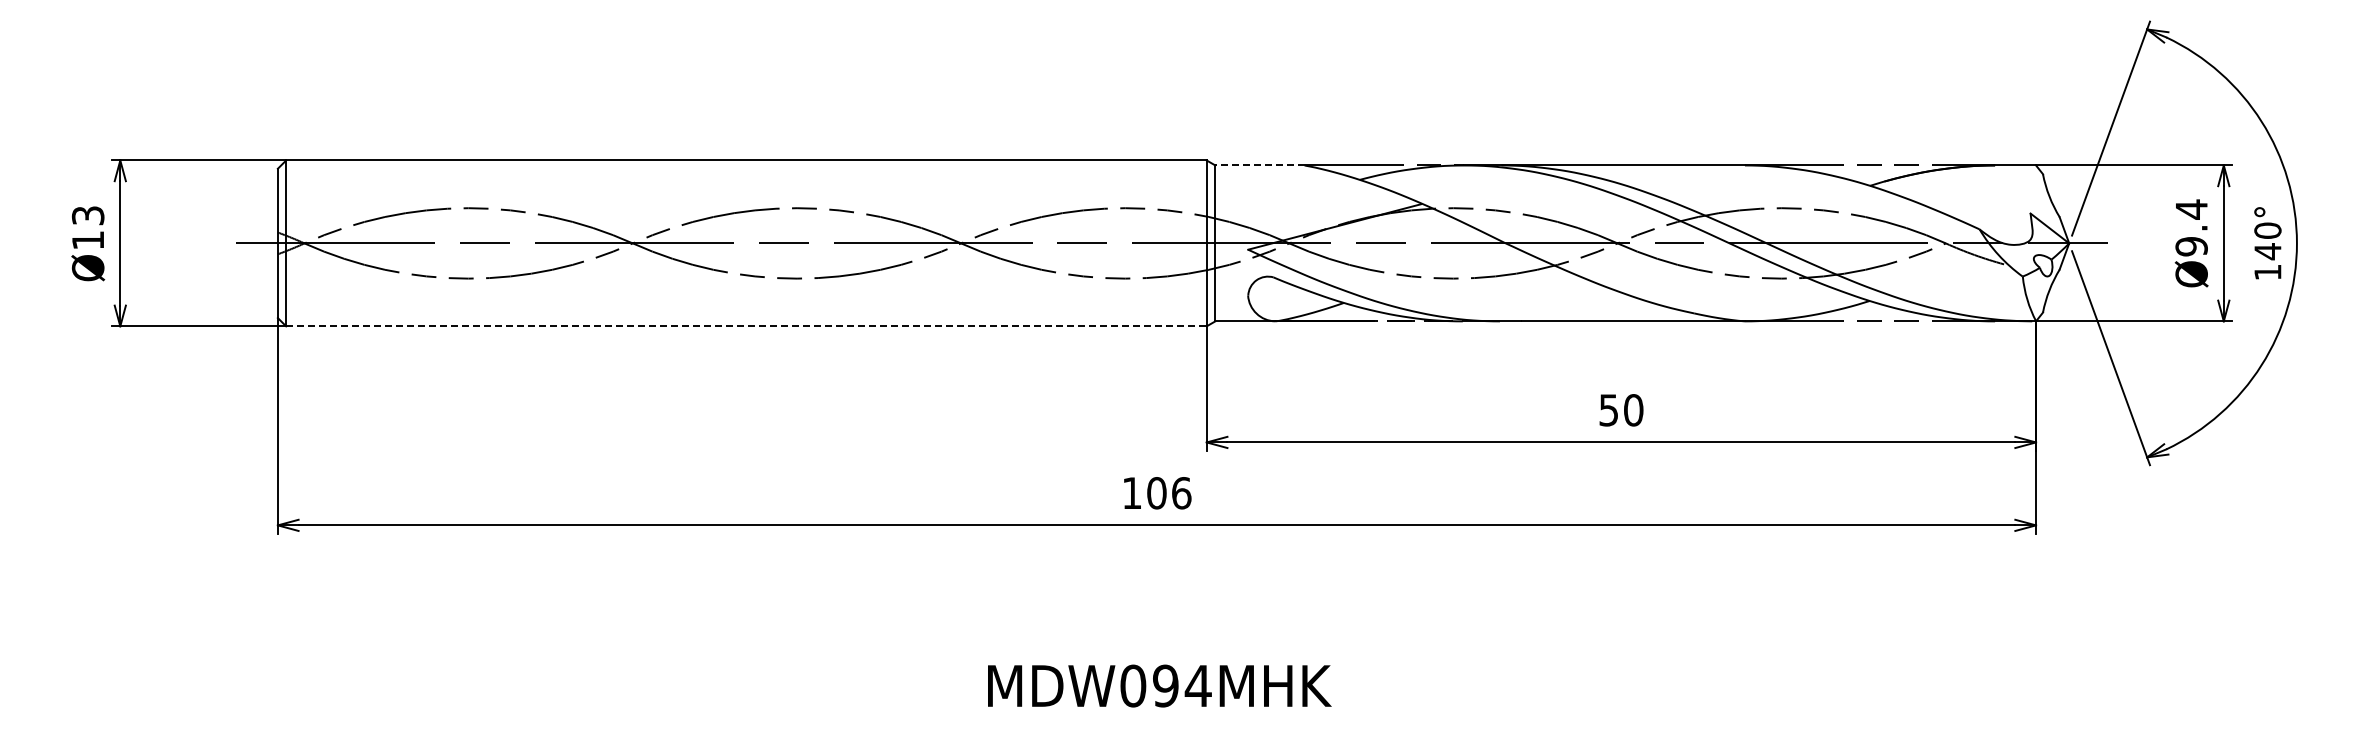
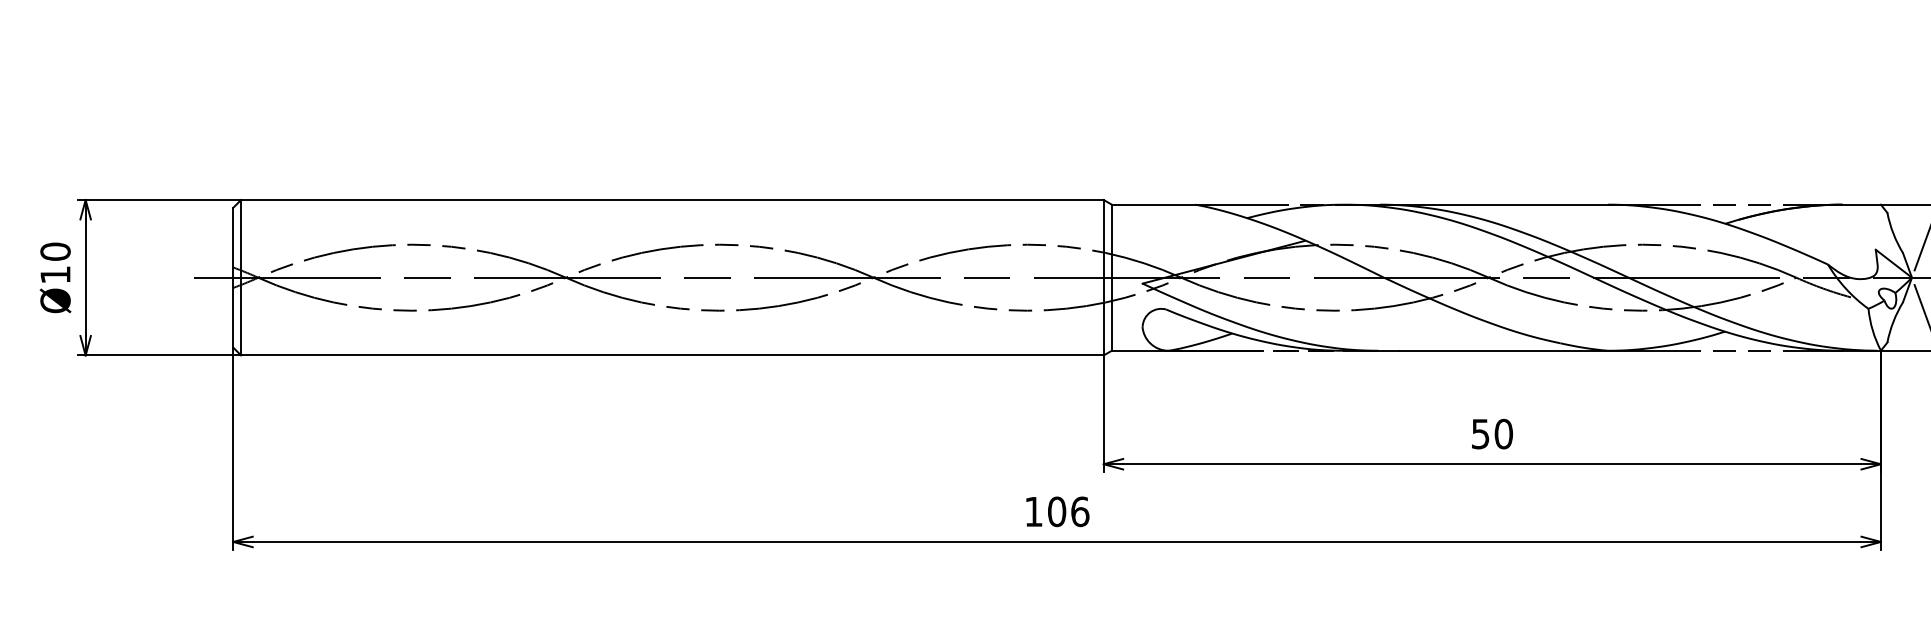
line: (1259, 165) -> (1153, 204), dashed -> solid
text: (88, 215) -> (55, 251), Ø13 -> Ø10
line: (746, 326) -> (672, 355), dashed -> solid

